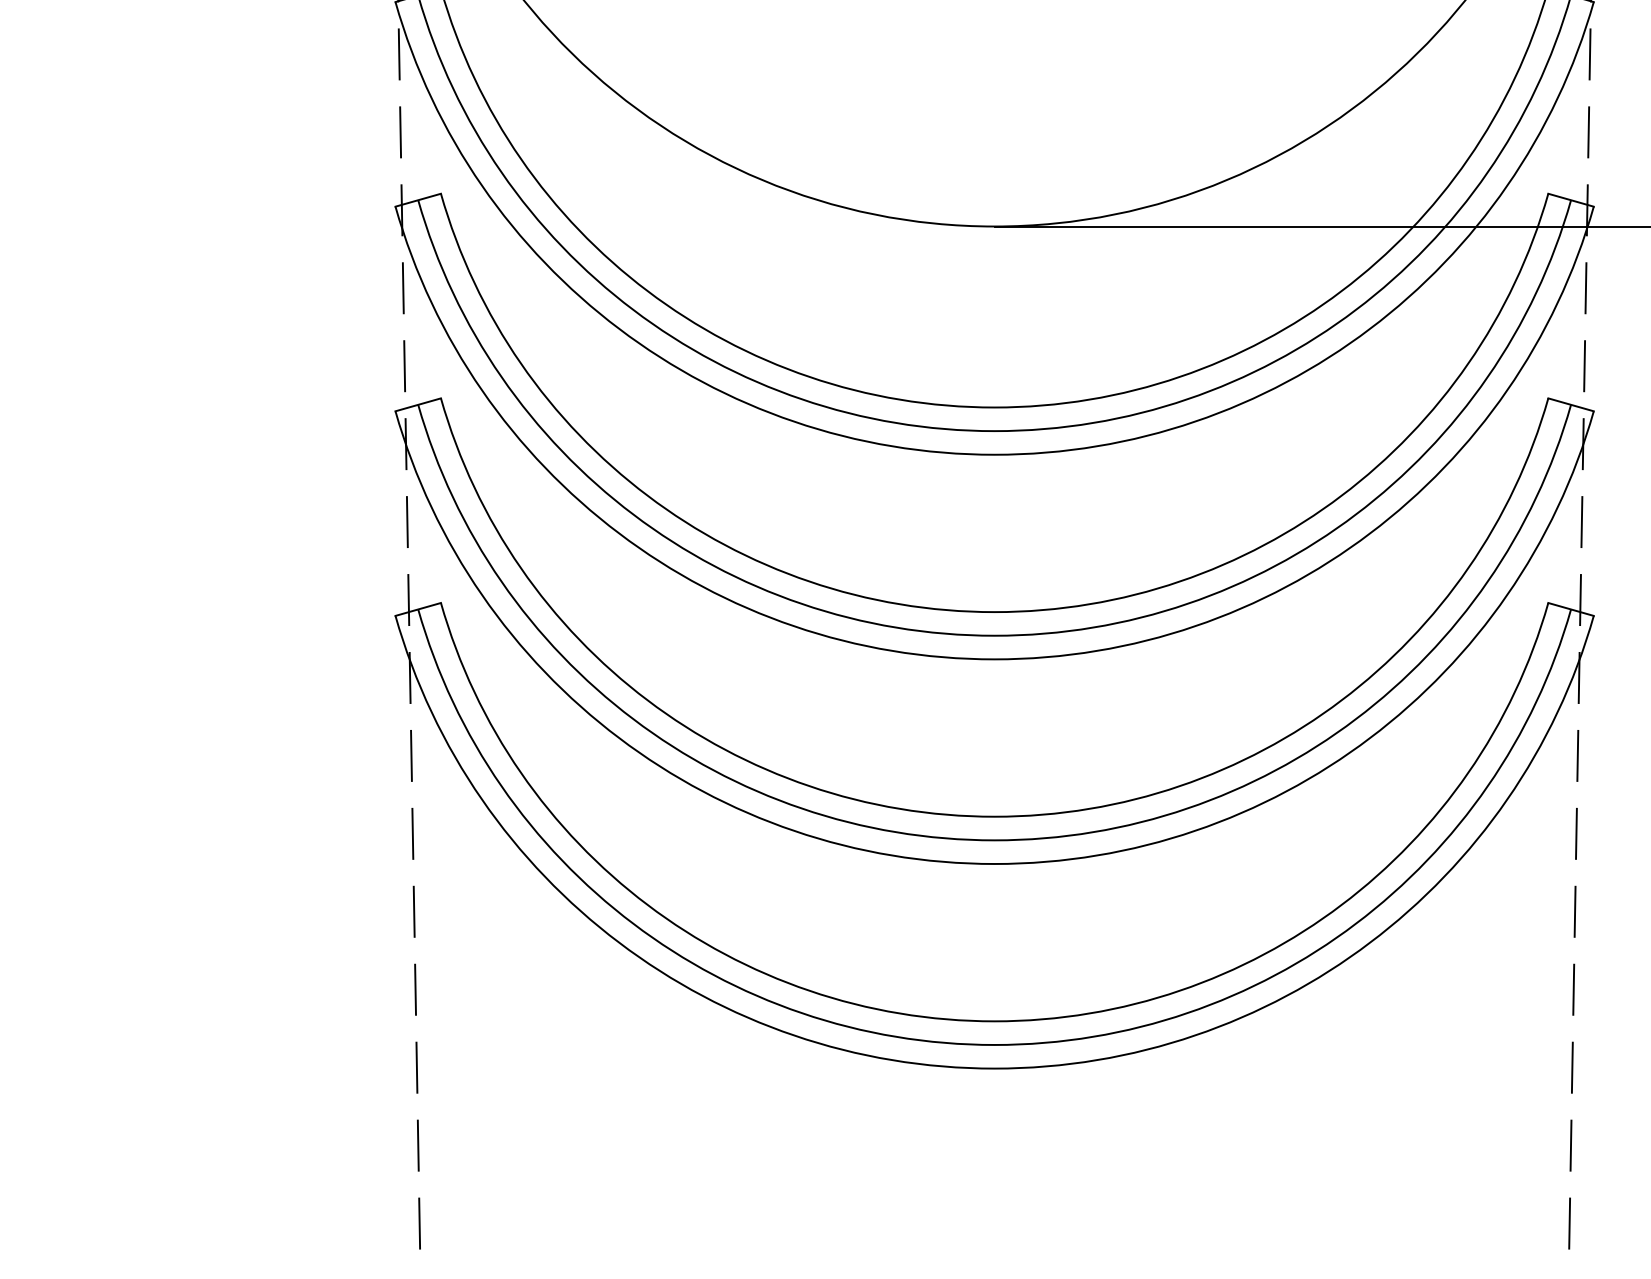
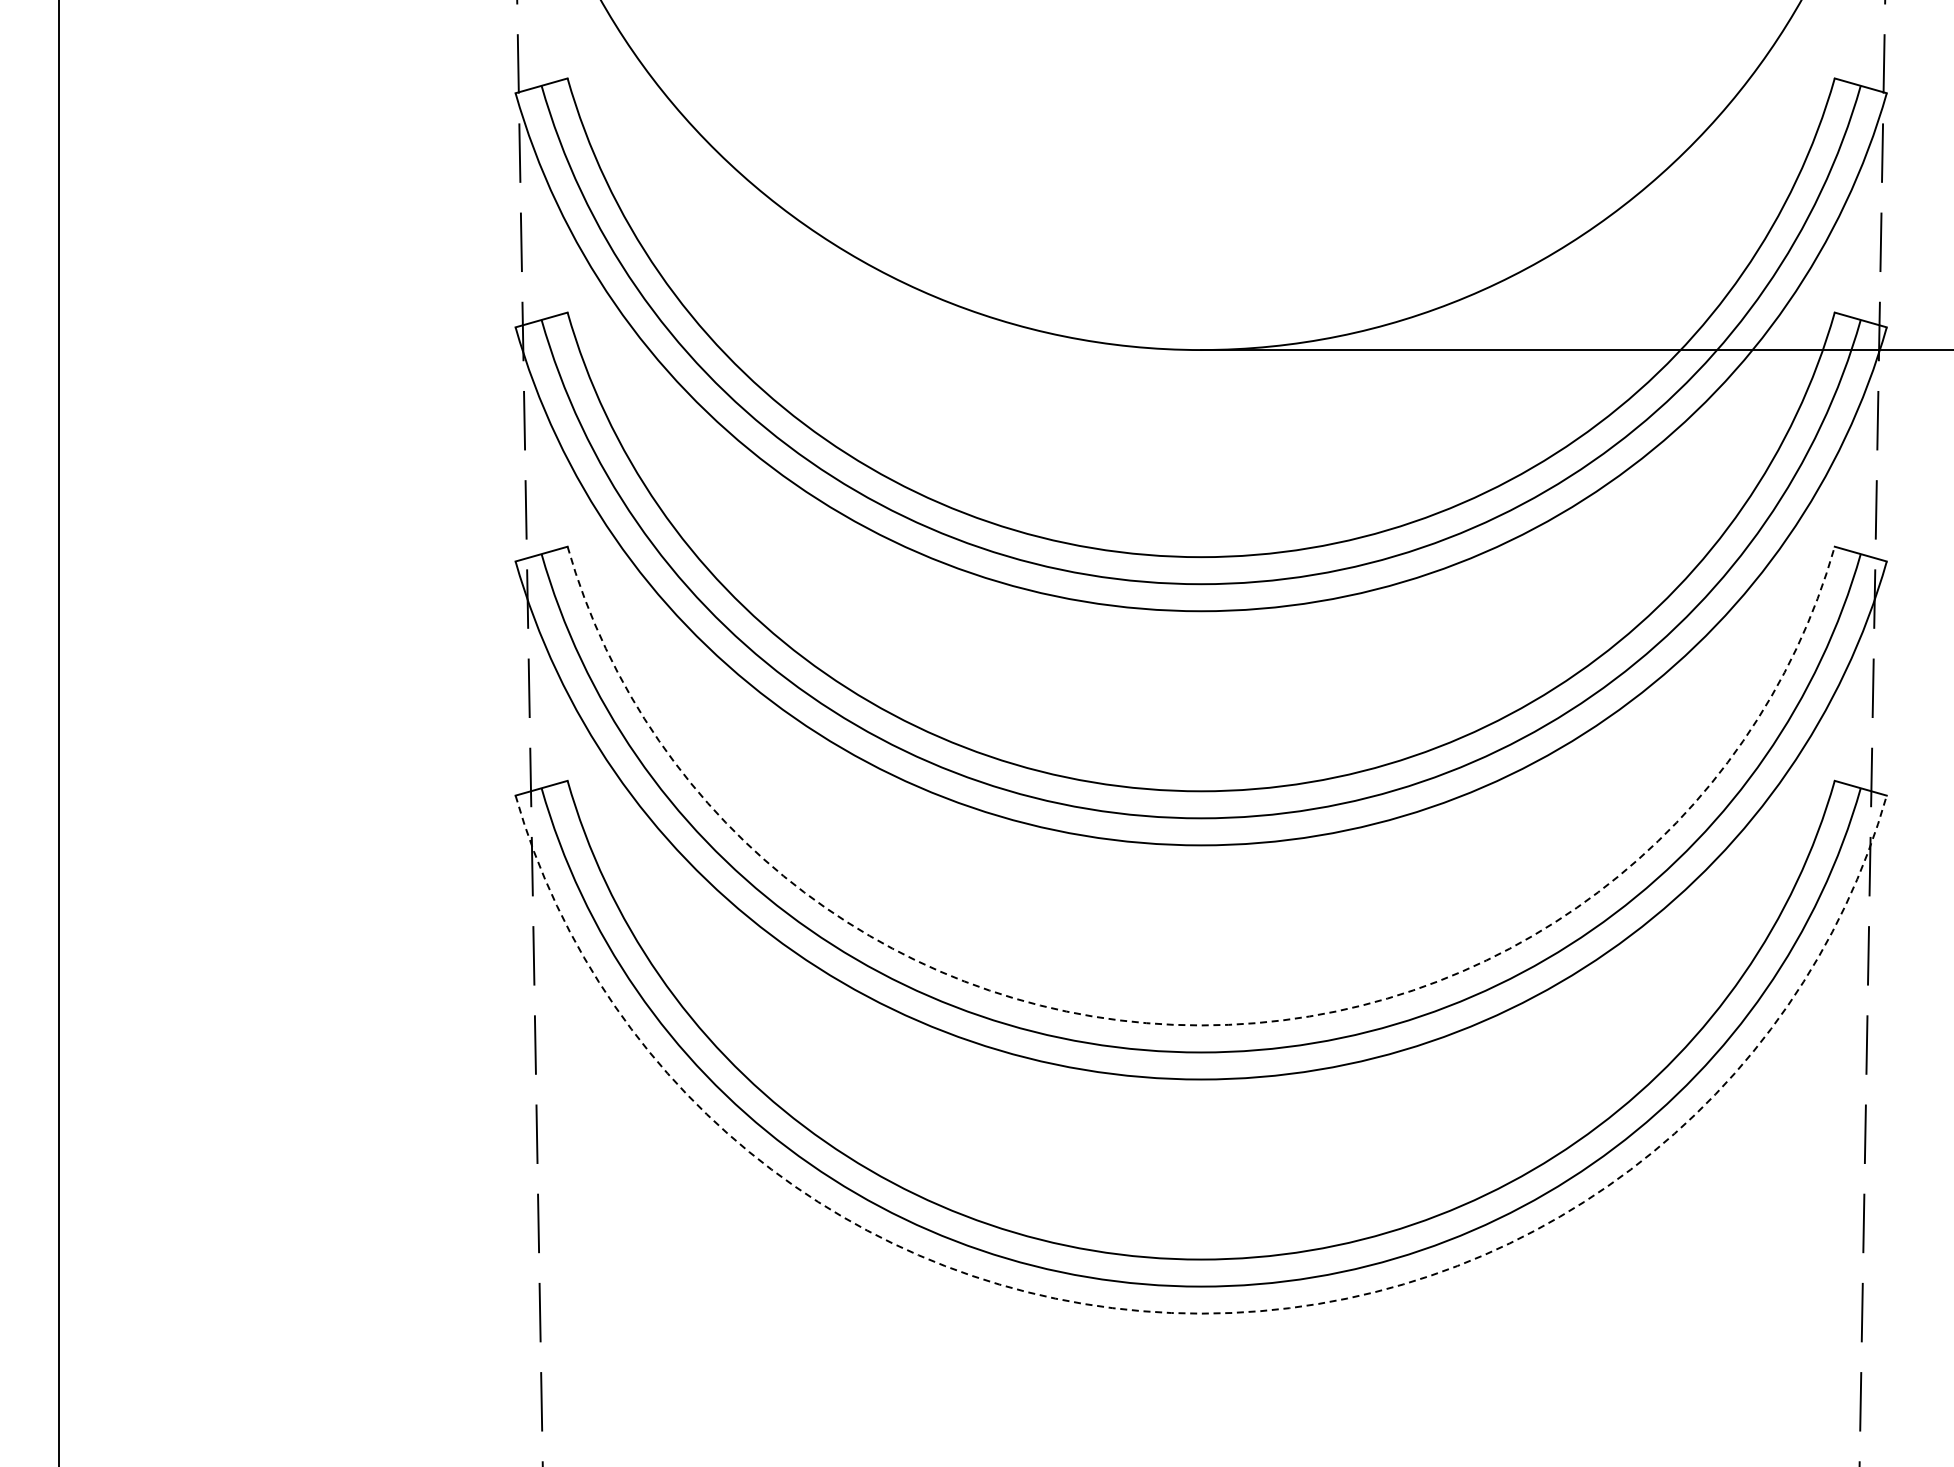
arc: (994, 816) -> (1201, 1025), solid -> dashed
arc: (994, 1068) -> (1201, 1313), solid -> dashed

